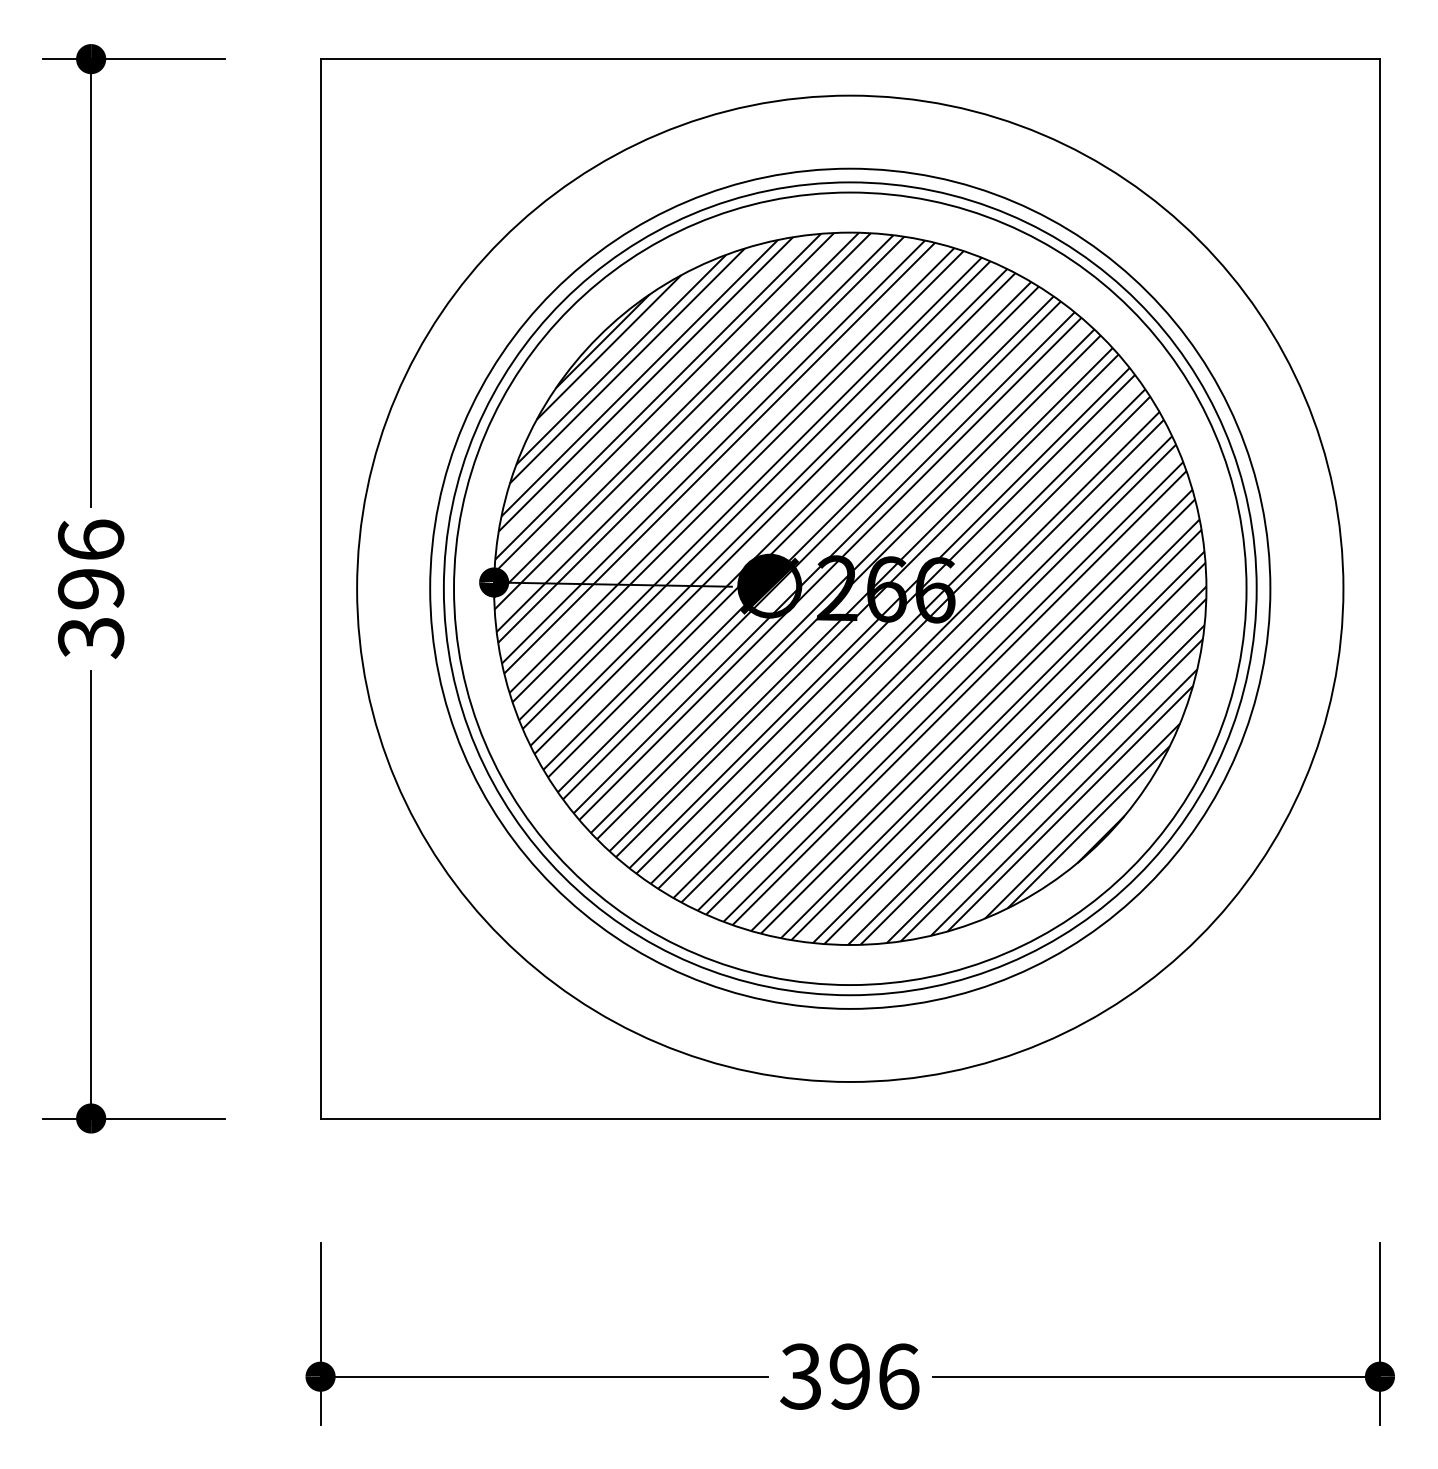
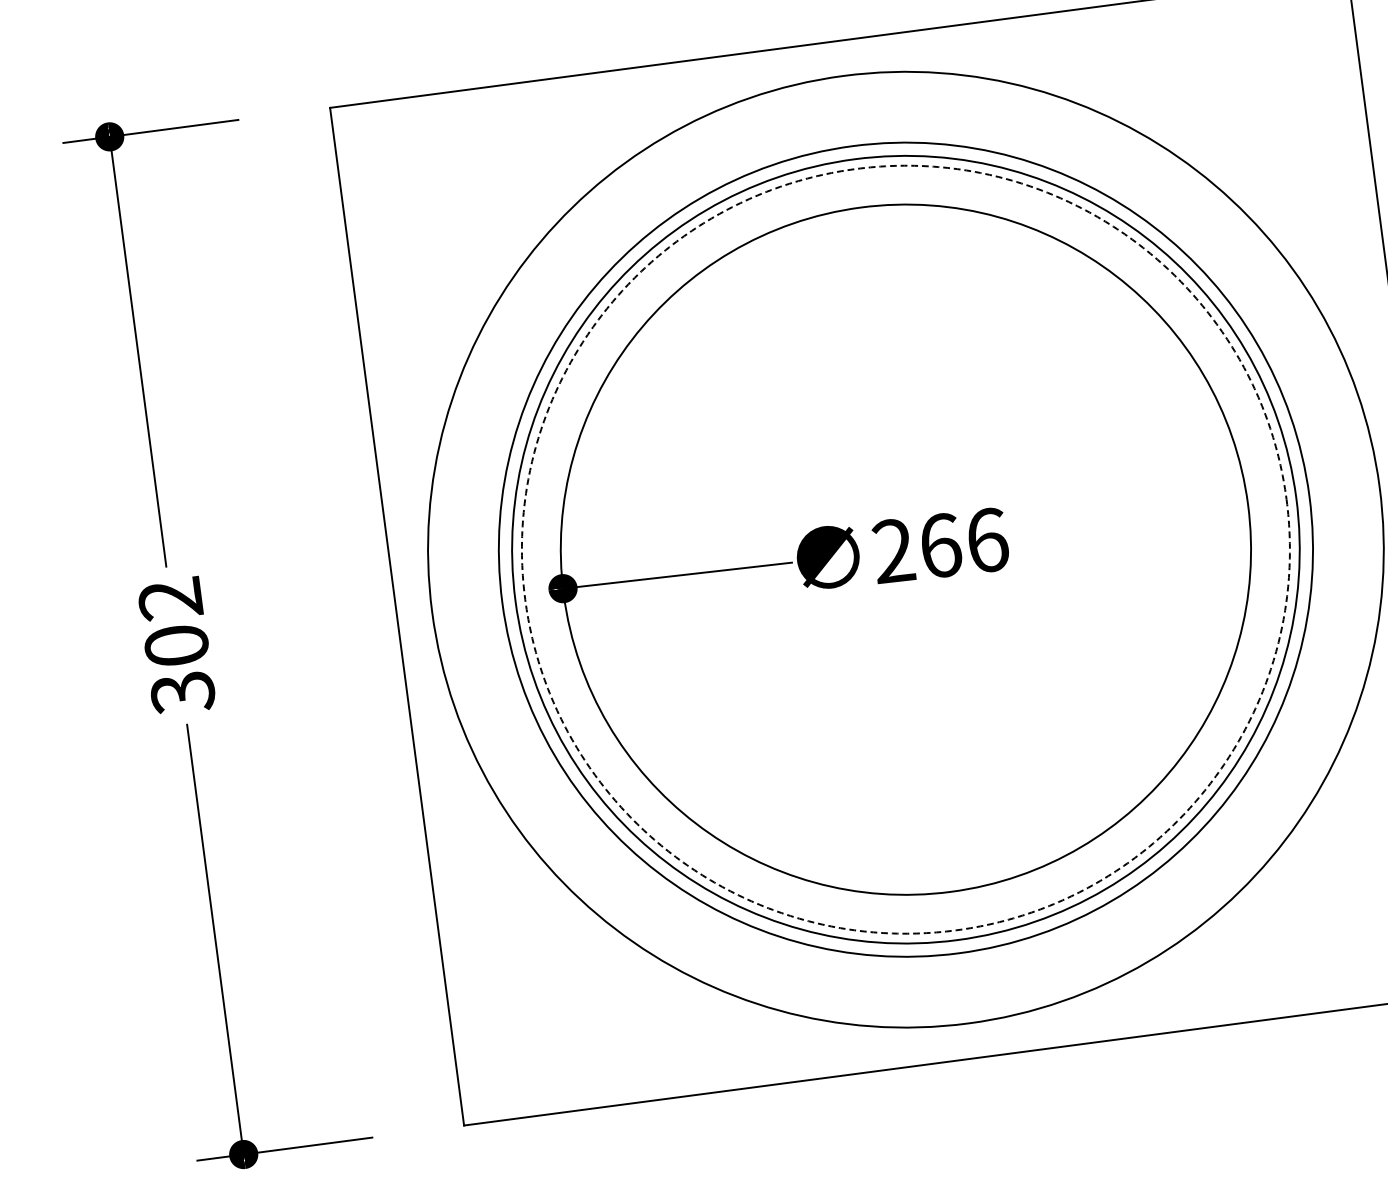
text: (91, 564) -> (173, 622), 396 -> 302
circle: (850, 588) -> (906, 549), solid -> dashed
hatch: (850, 588) -> (906, 549), removed

